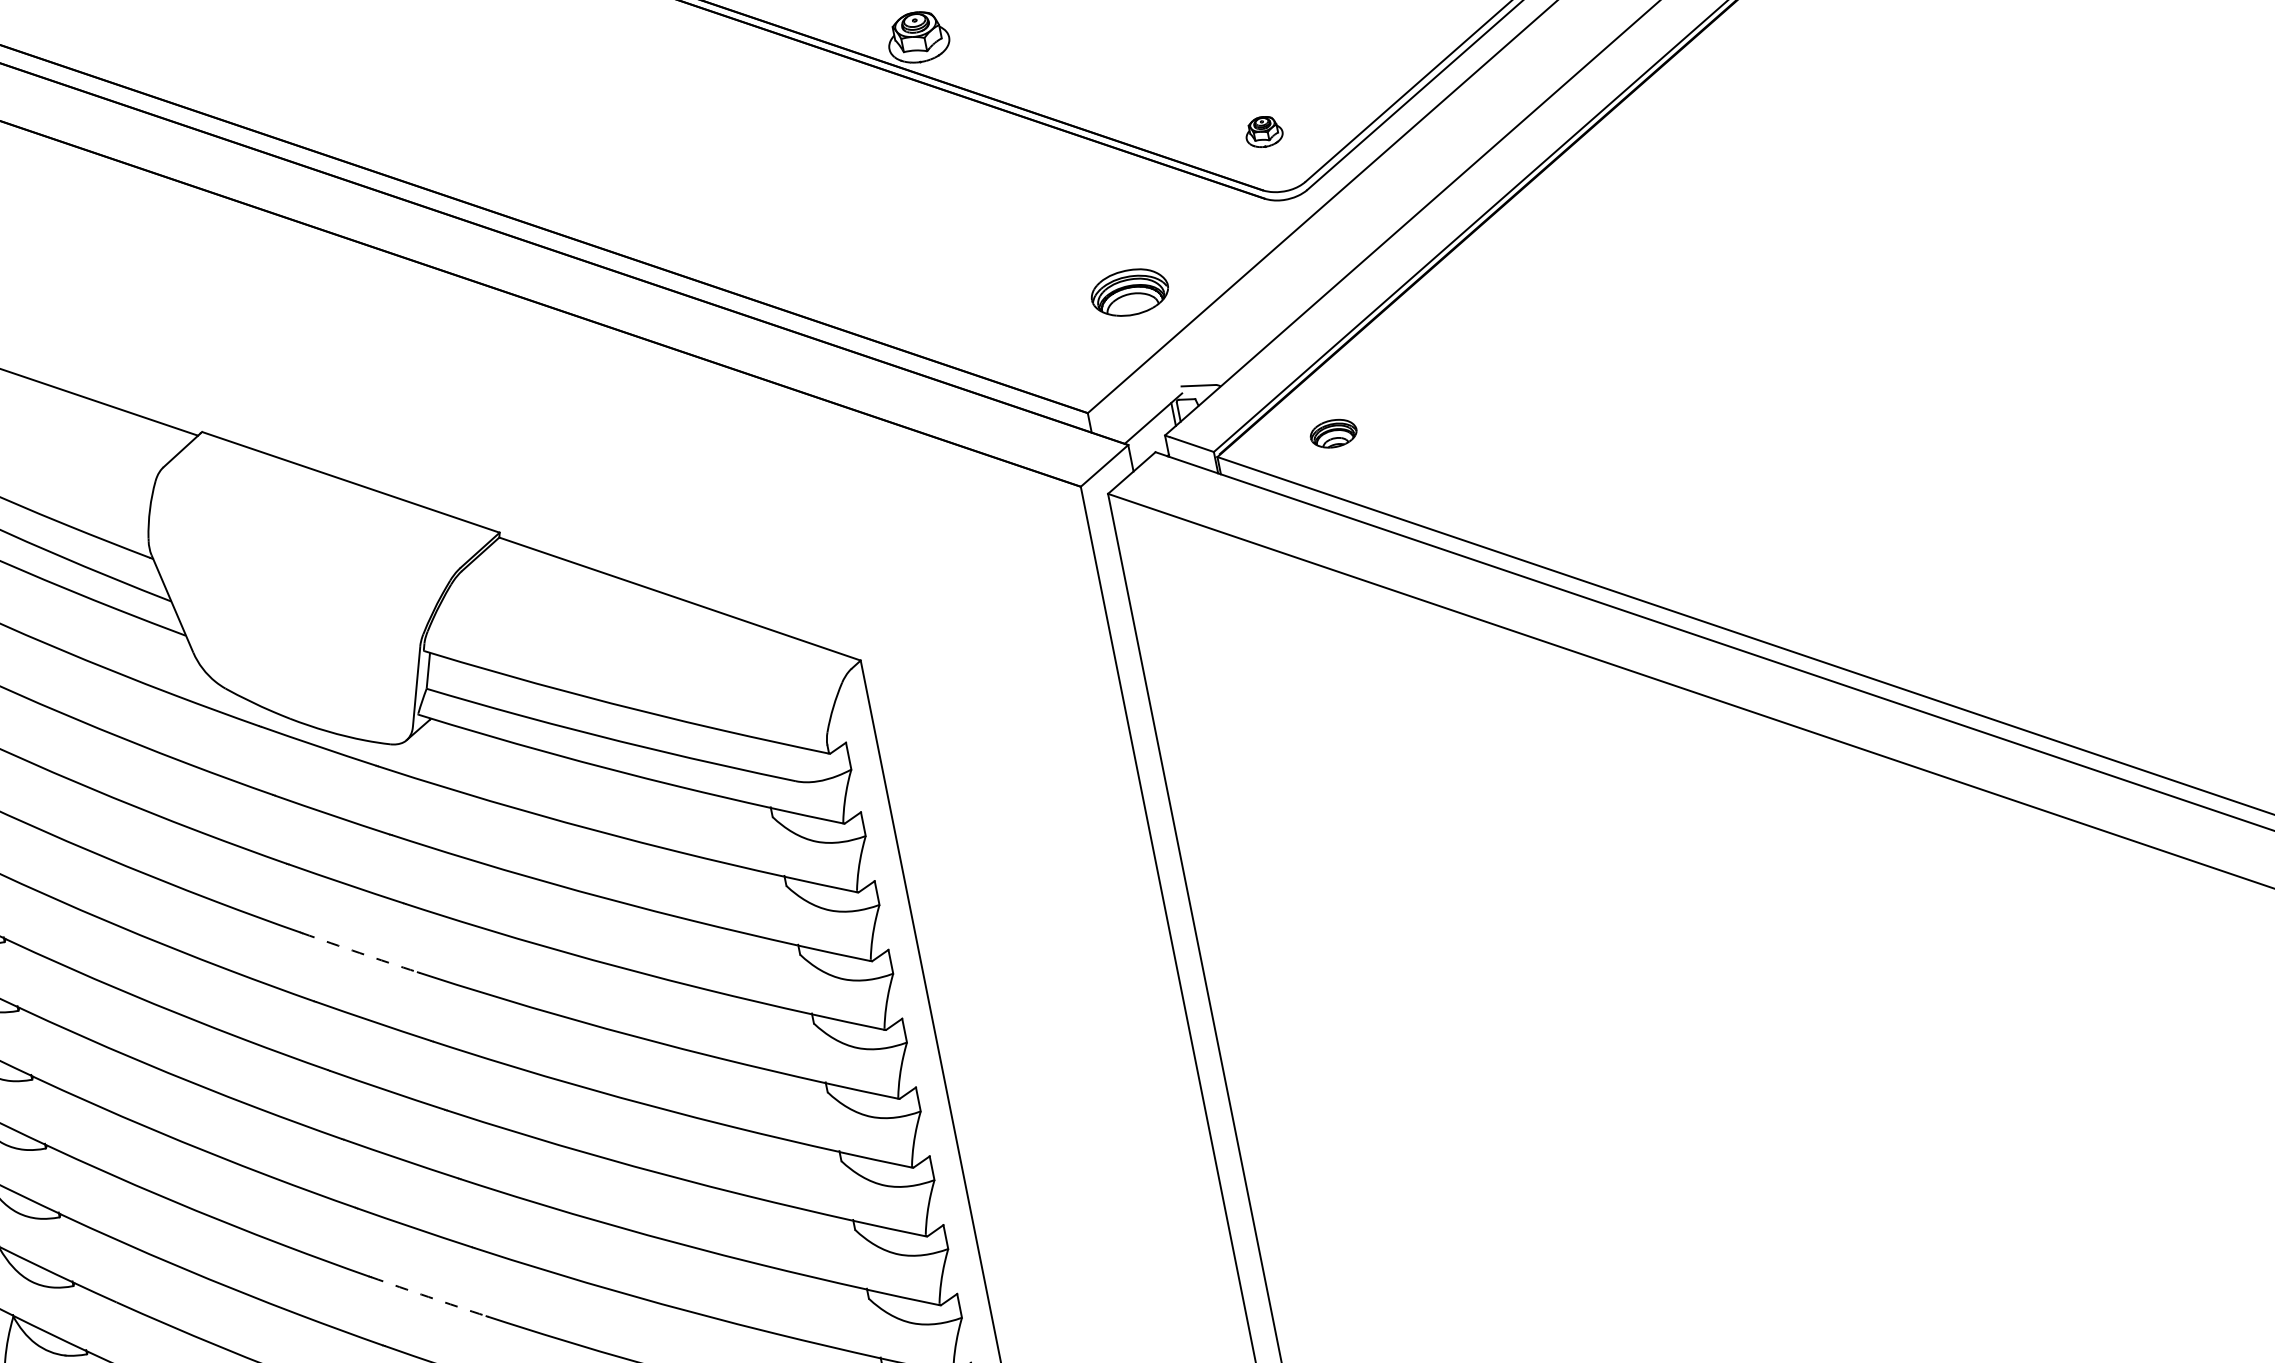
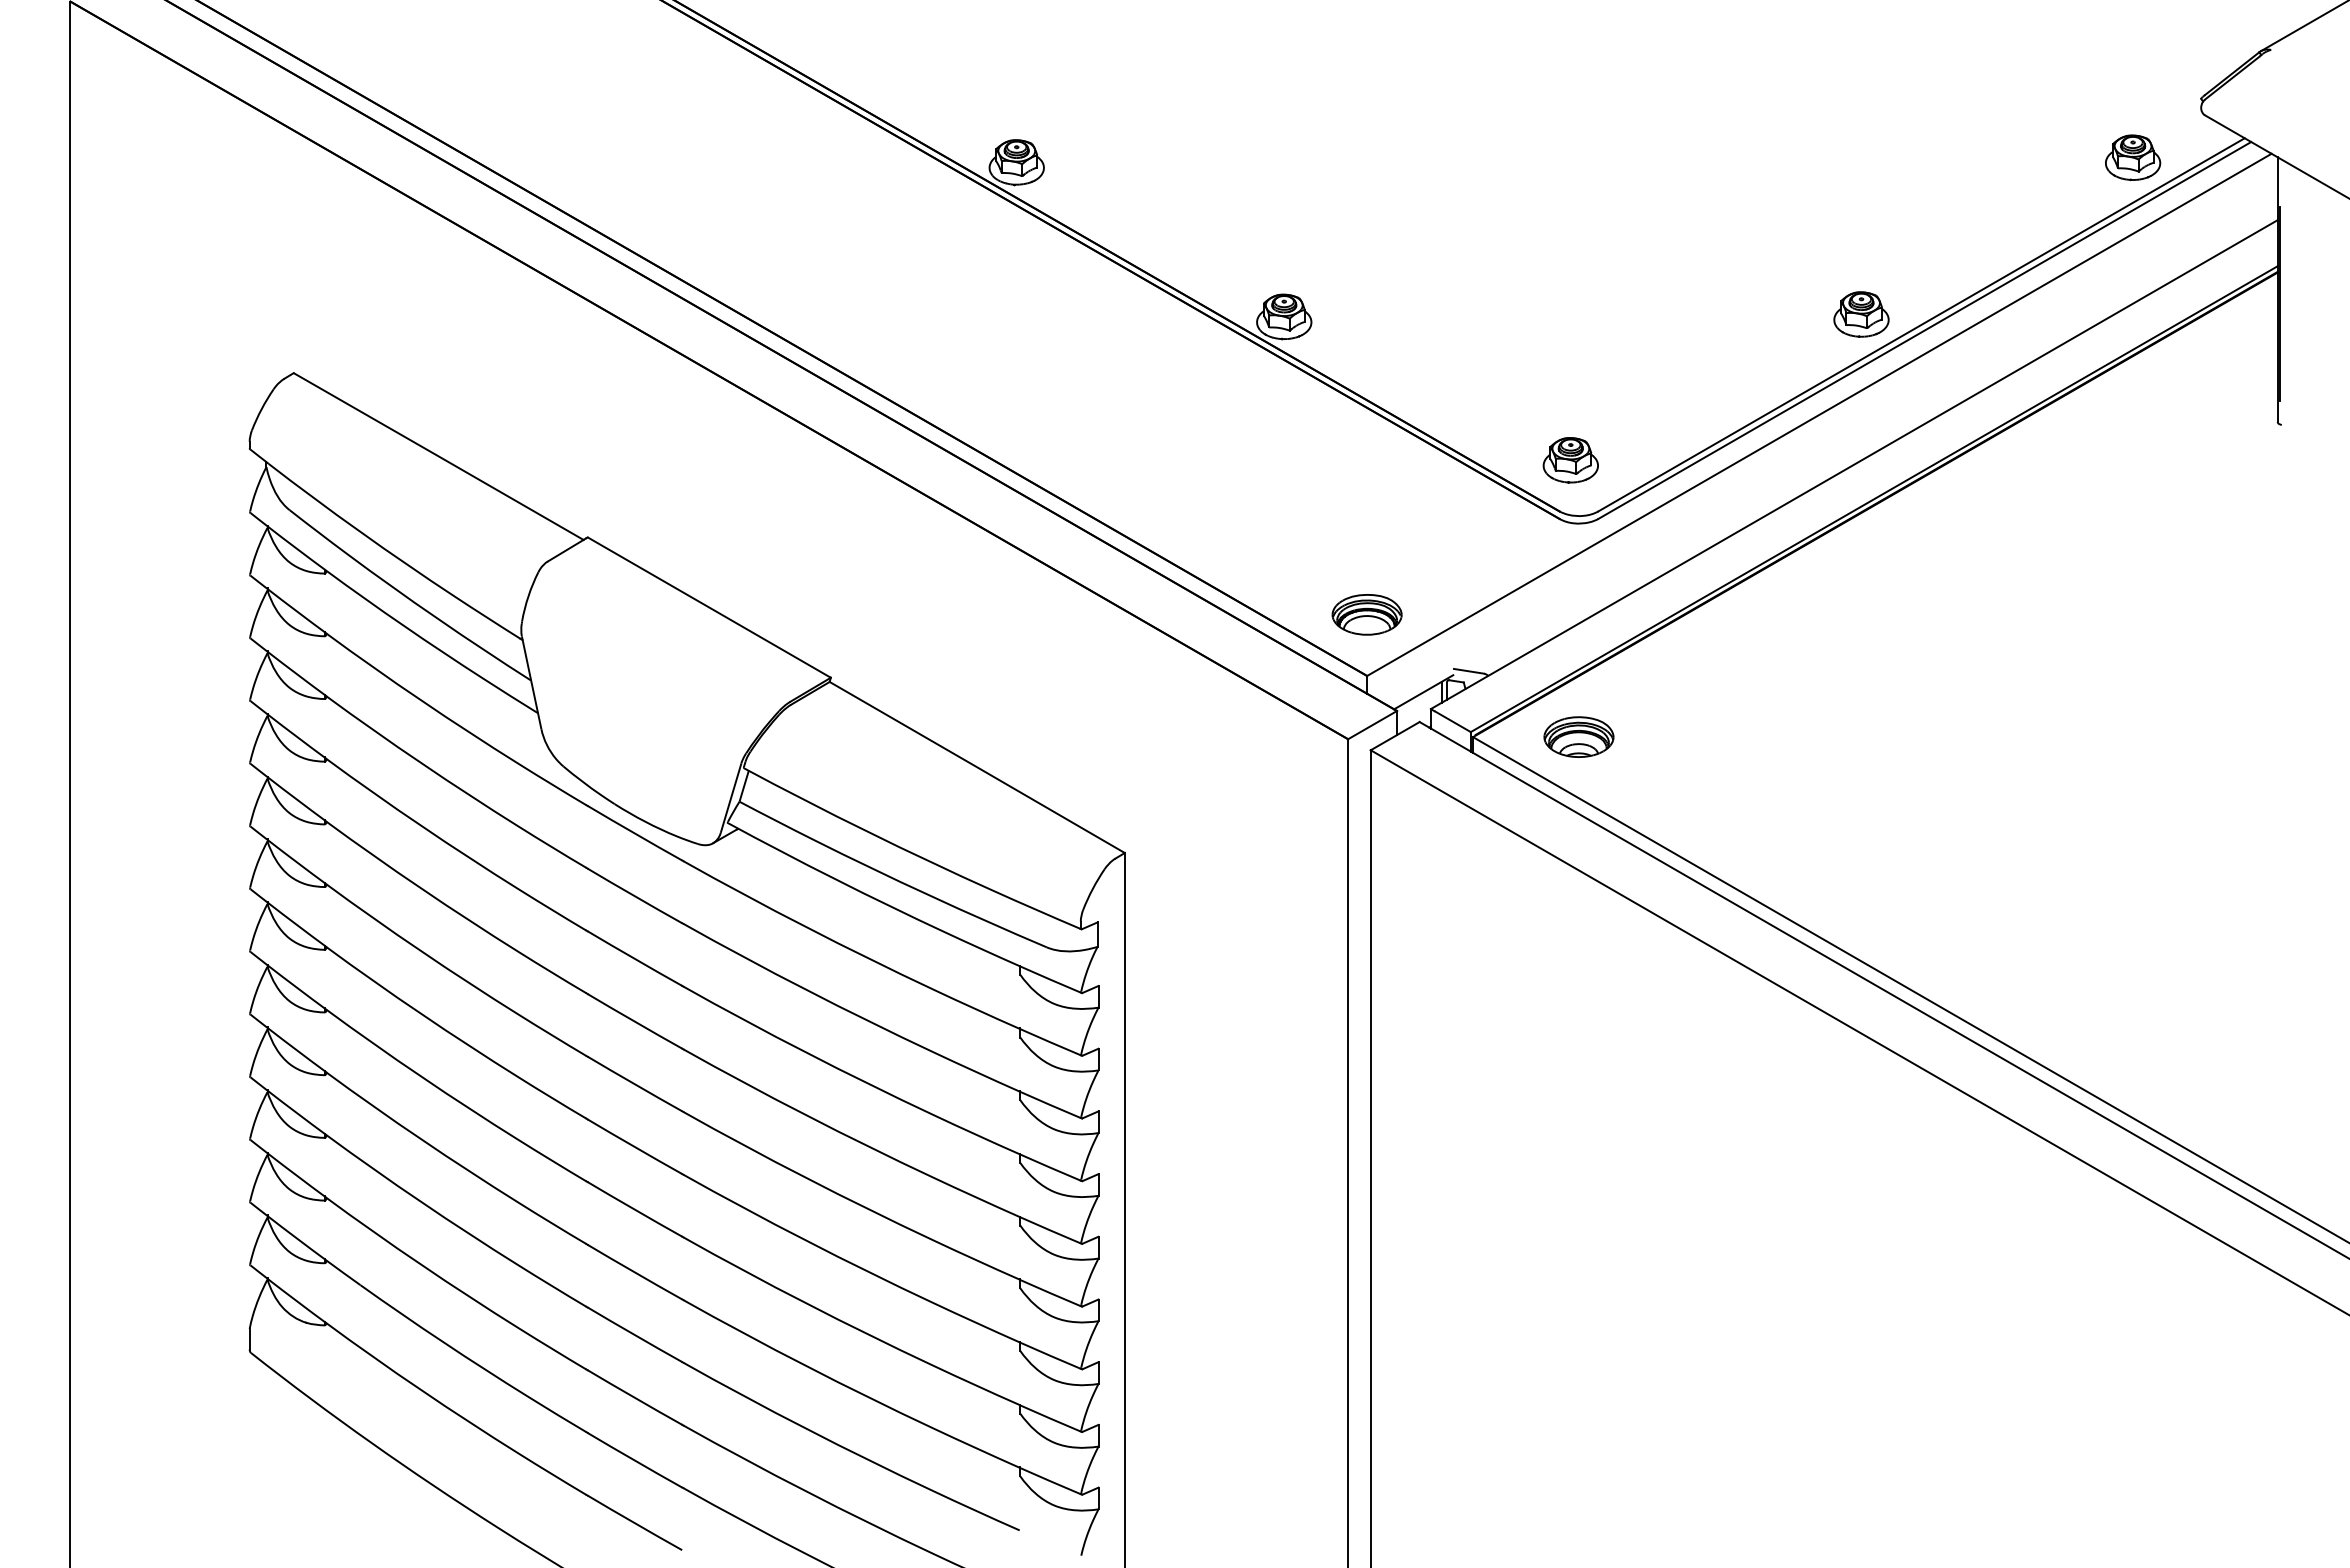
part: (1263, 132) -> (1570, 460), size x1.67
part: (1129, 292) -> (1366, 614), moved
part: (1333, 433) -> (1578, 736), size x1.67
arc: (359, 952) -> (634, 1021), dashed -> solid
arc: (428, 1297) -> (634, 1335), dashed -> solid

